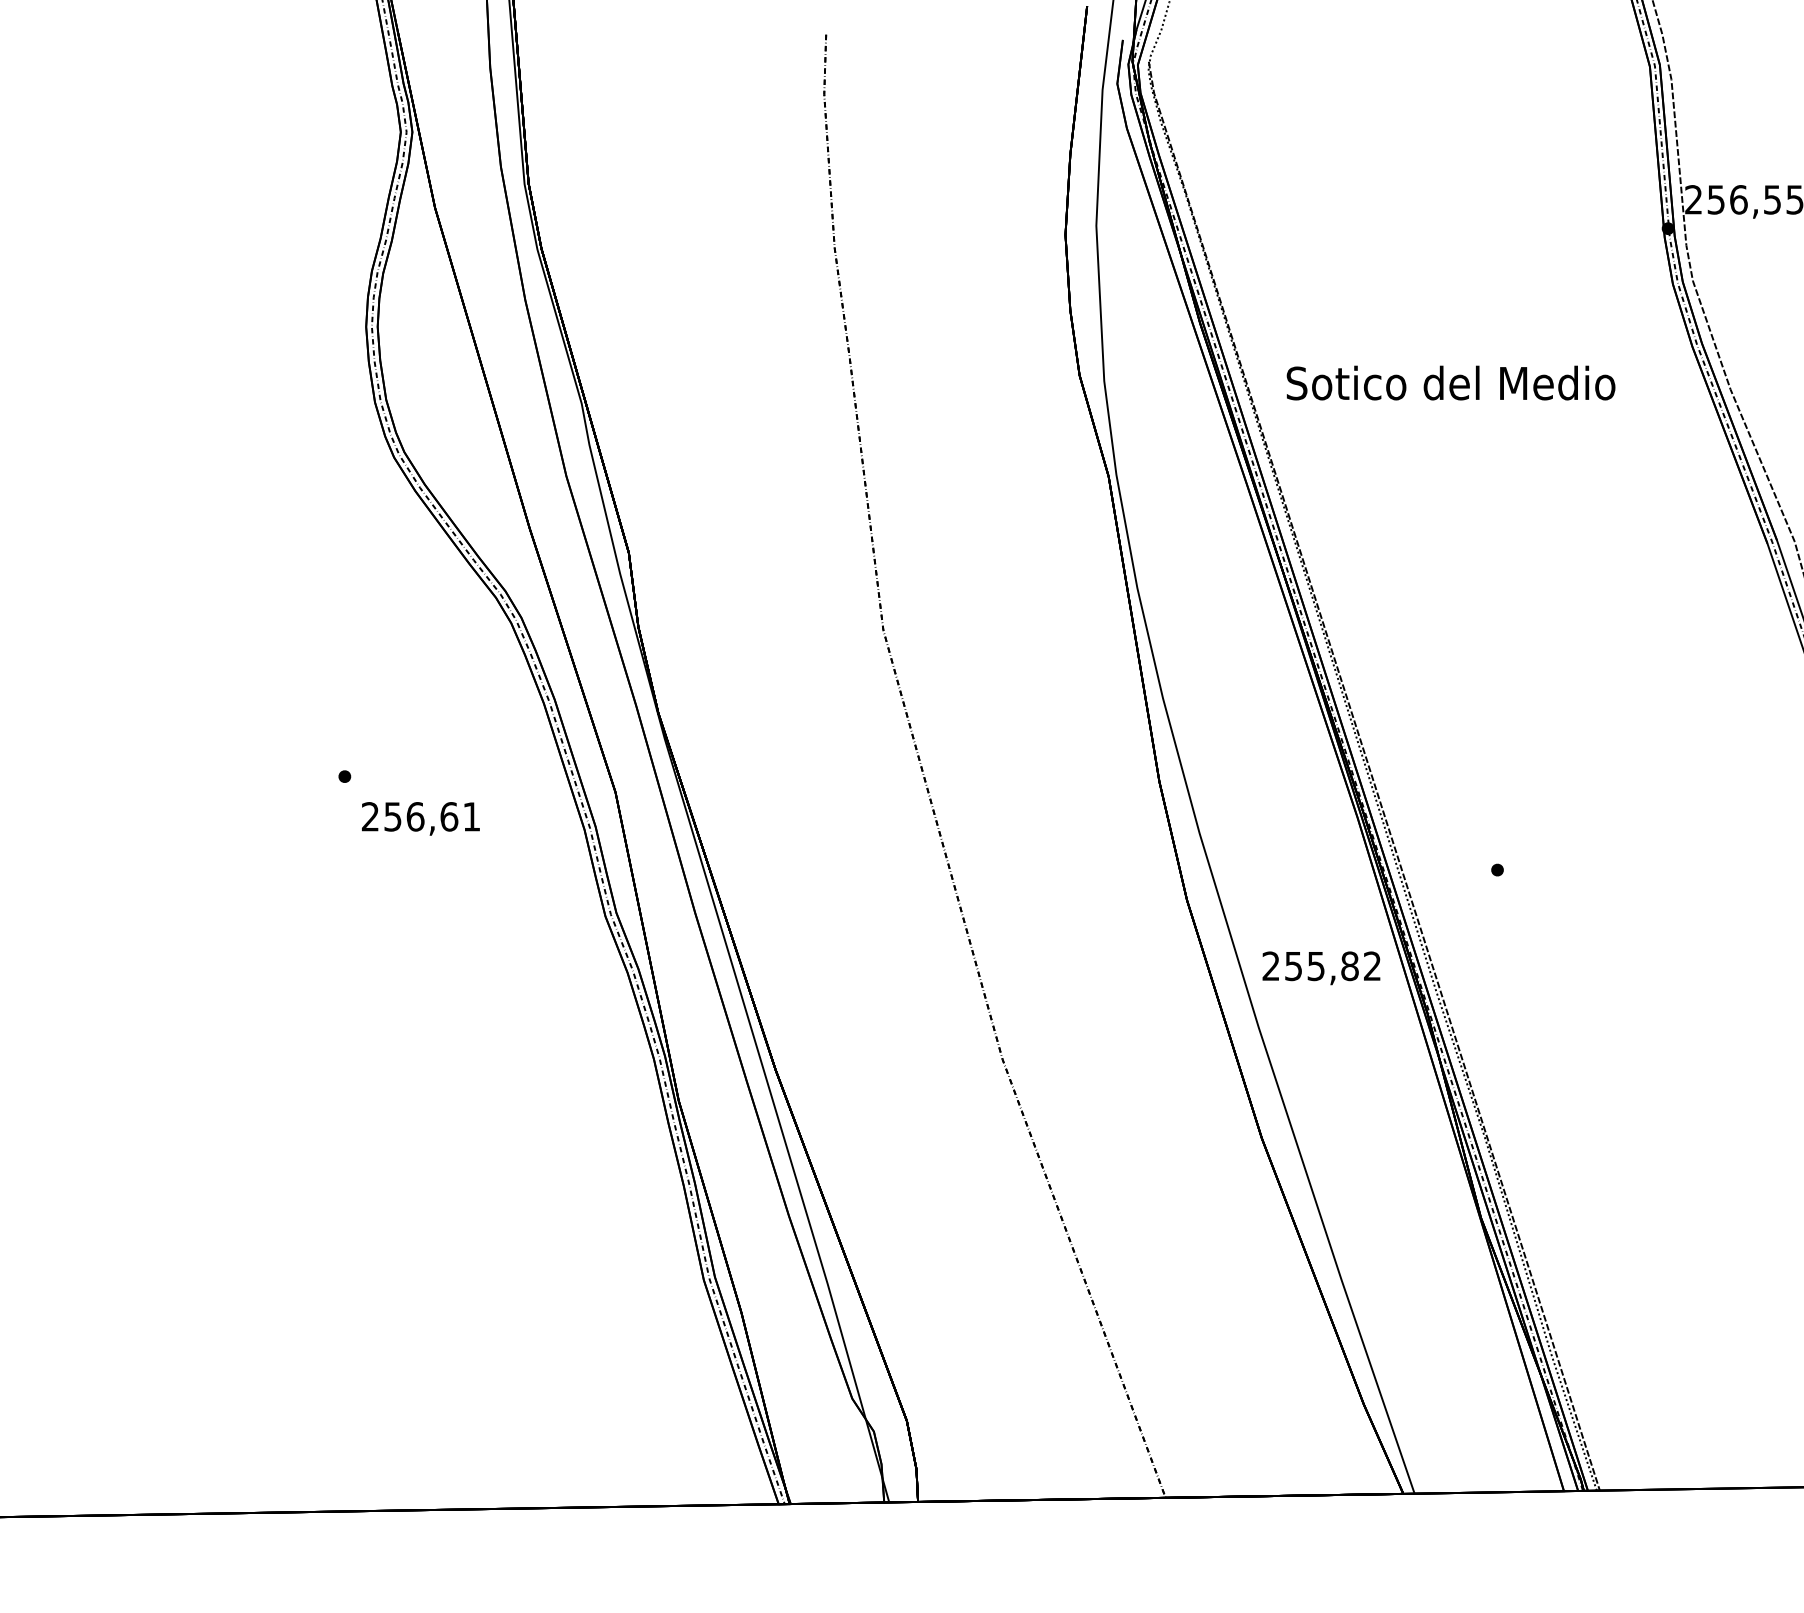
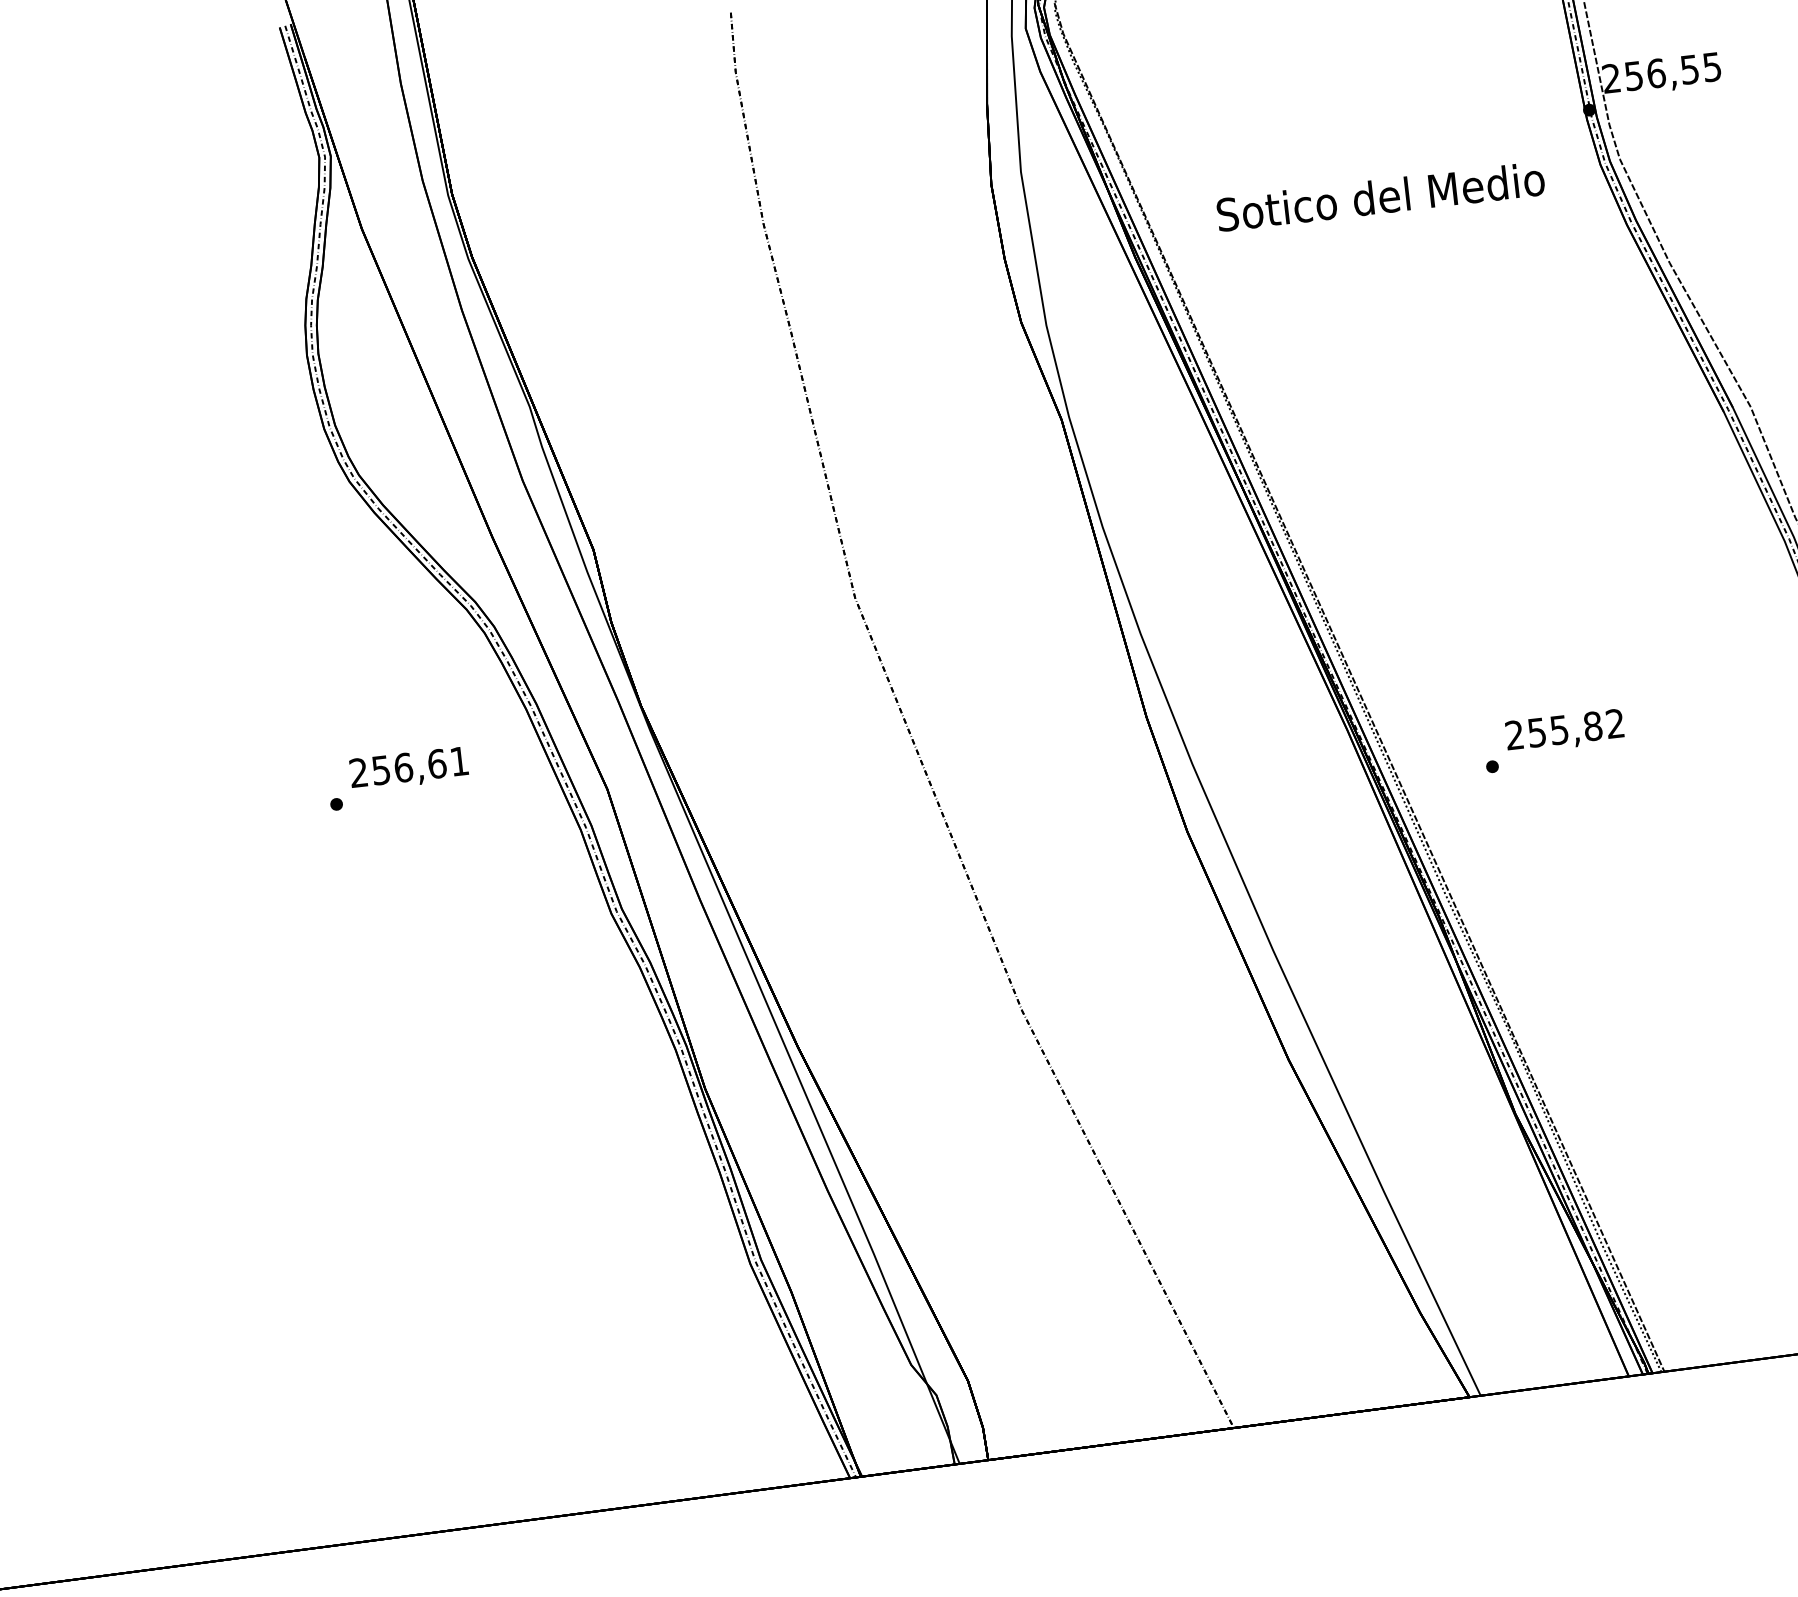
text: (1450, 382) -> (1380, 196), moved
text: (420, 818) -> (408, 768), moved
text: (1321, 968) -> (1564, 731), moved

